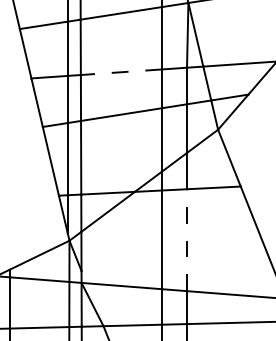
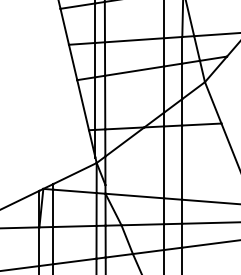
line: (121, 72) -> (134, 40), dashed -> solid
line: (187, 240) -> (182, 162), dashed -> solid

